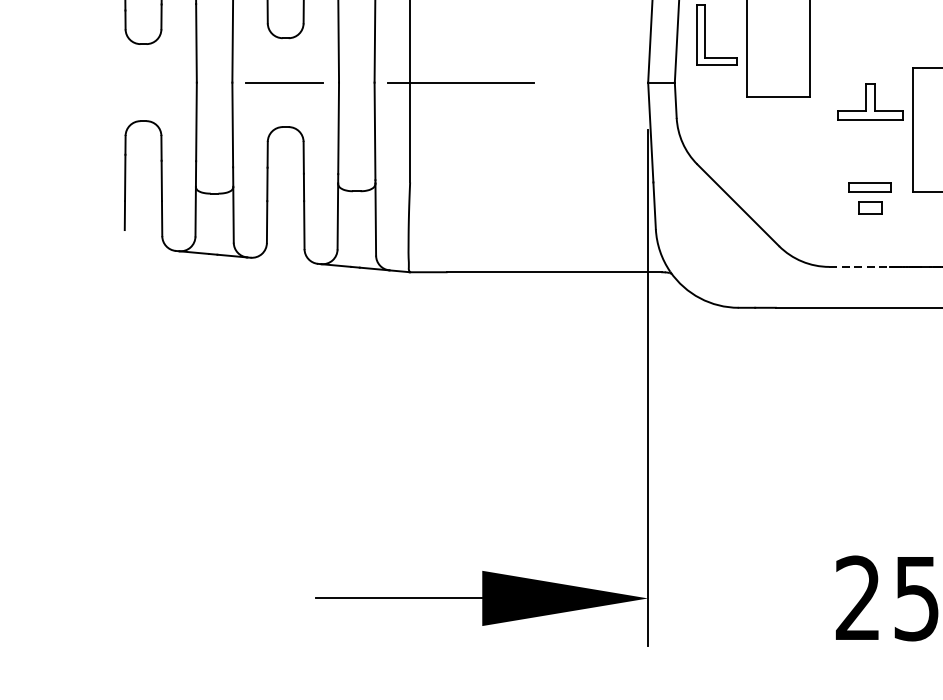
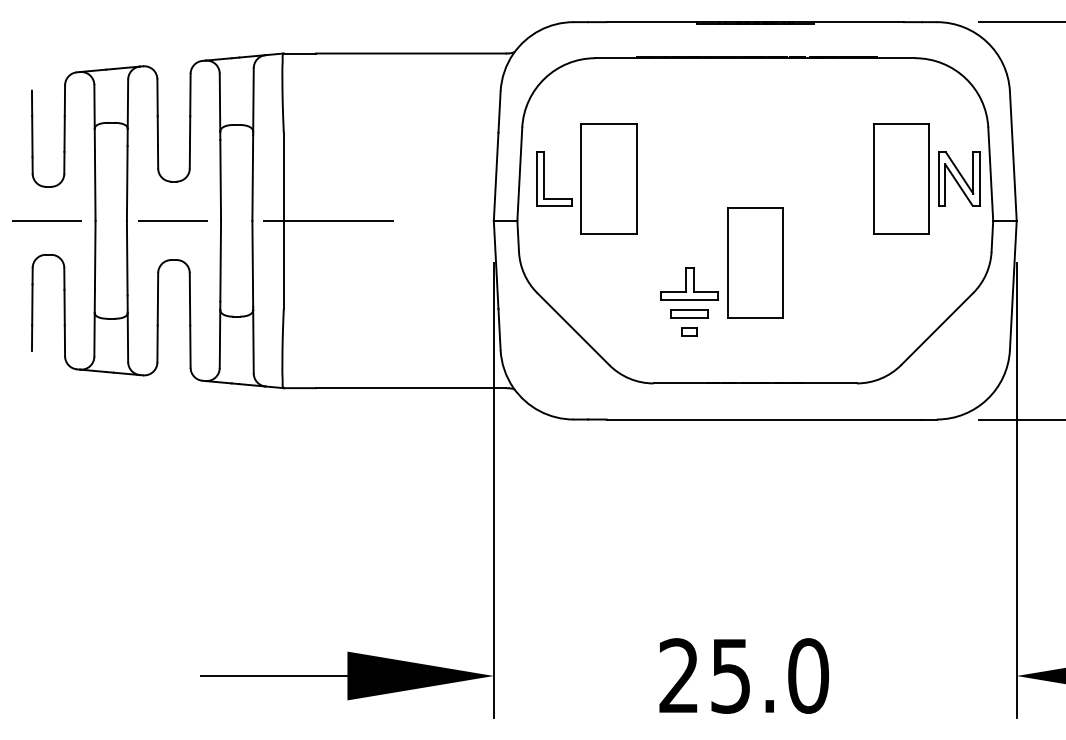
line: (142, 82) -> (47, 220), added
part: (869, 101) -> (689, 283), moved
part: (869, 208) -> (689, 331), size x0.71
line: (859, 266) -> (680, 383), dashed -> solid

